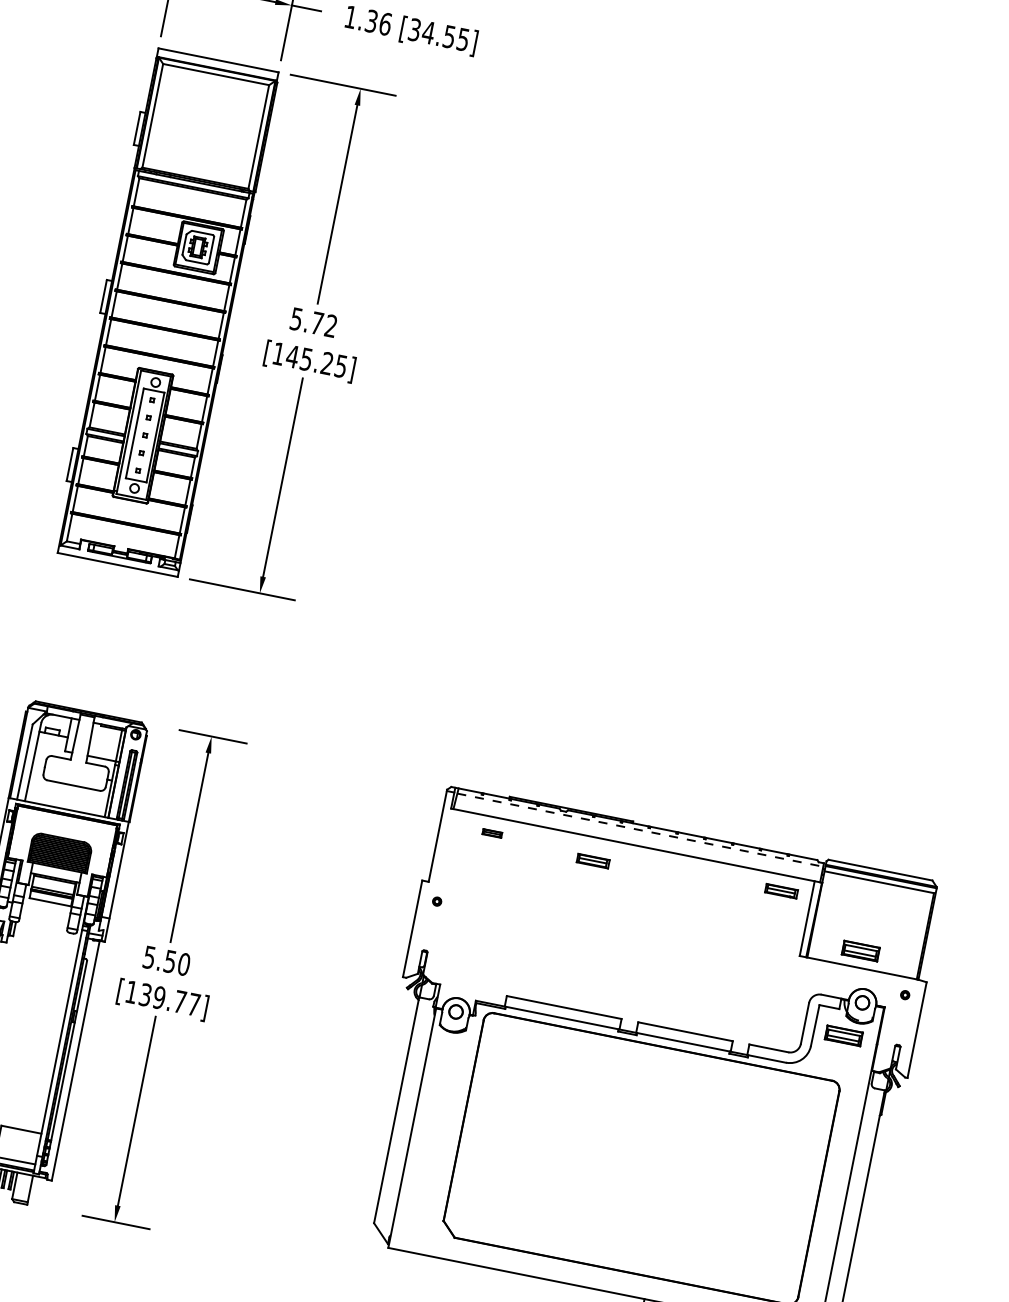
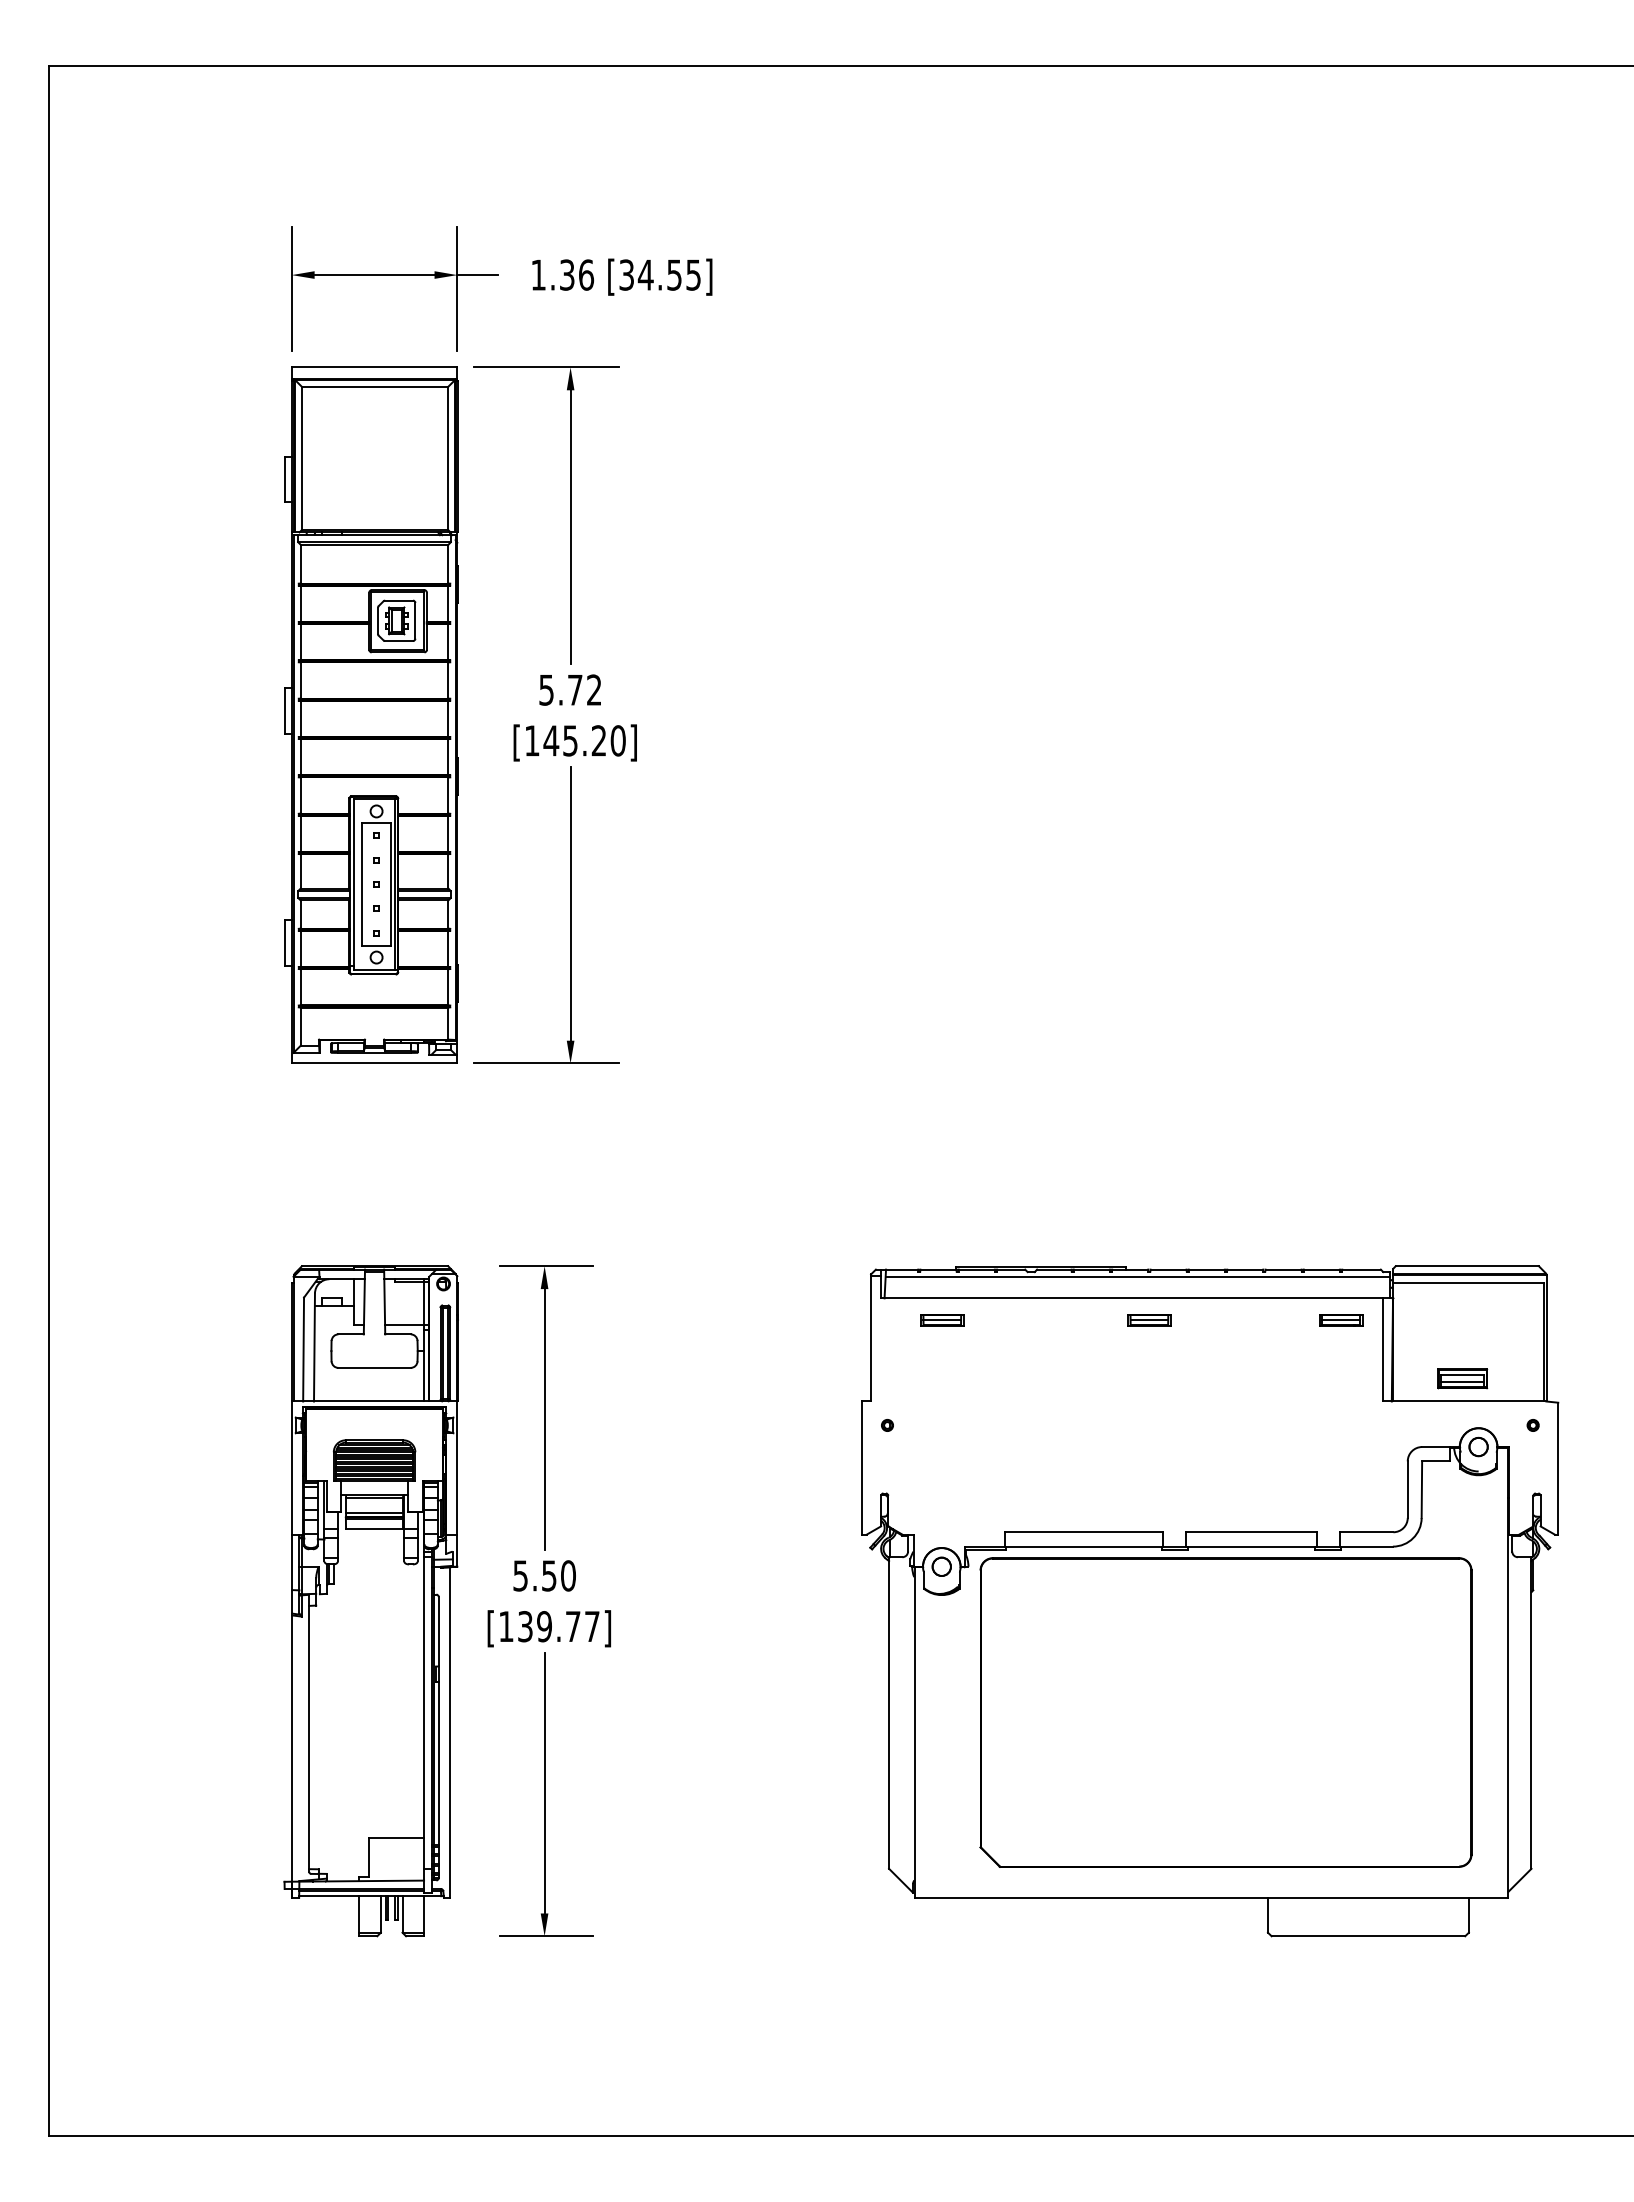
text: (340, 366) -> (617, 740), [145.25] -> [145.20]
line: (640, 830) -> (1138, 1276), dashed -> solid
part: (492, 833) -> (942, 1320), size x1.67
part: (592, 861) -> (1149, 1320), moved
part: (843, 1035) -> (1462, 1495), removed

